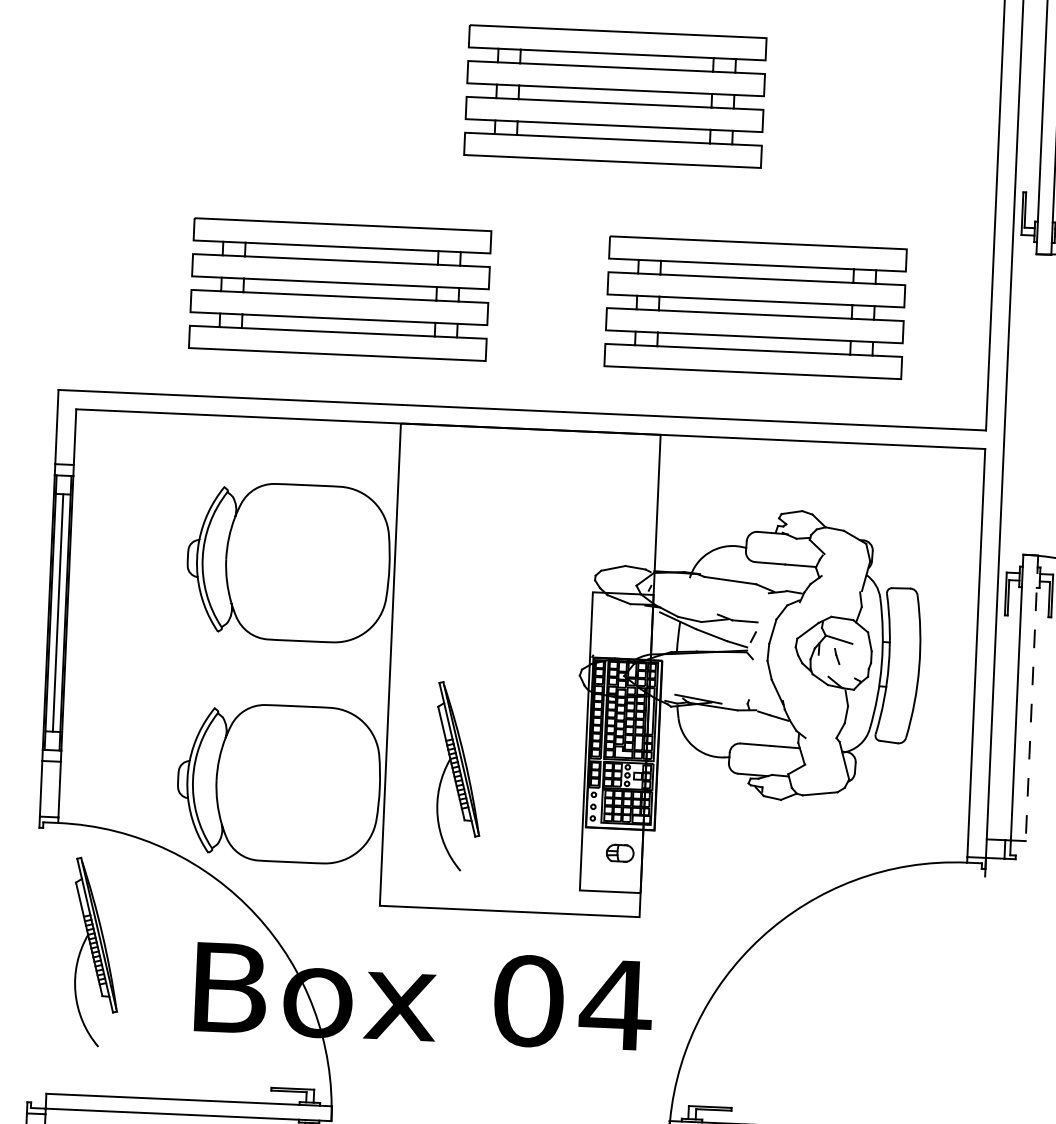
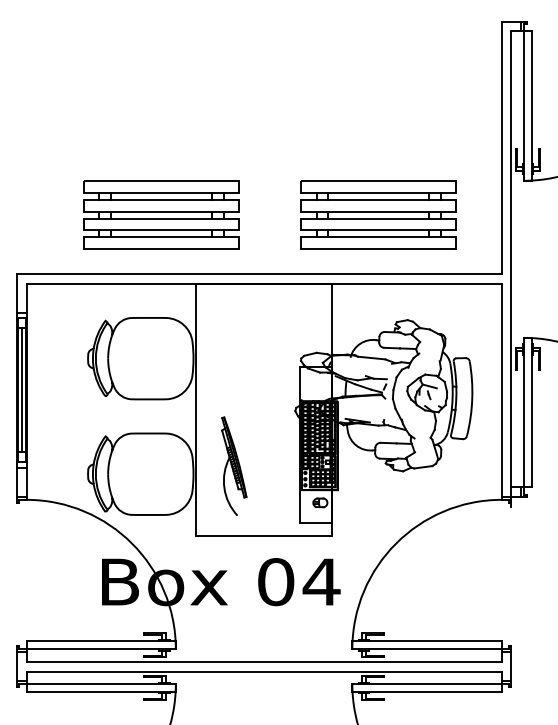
part: (615, 95) -> (300, 107), removed
line: (1031, 698) -> (531, 412), dashed -> solid
part: (96, 950) -> (49, 565), removed

